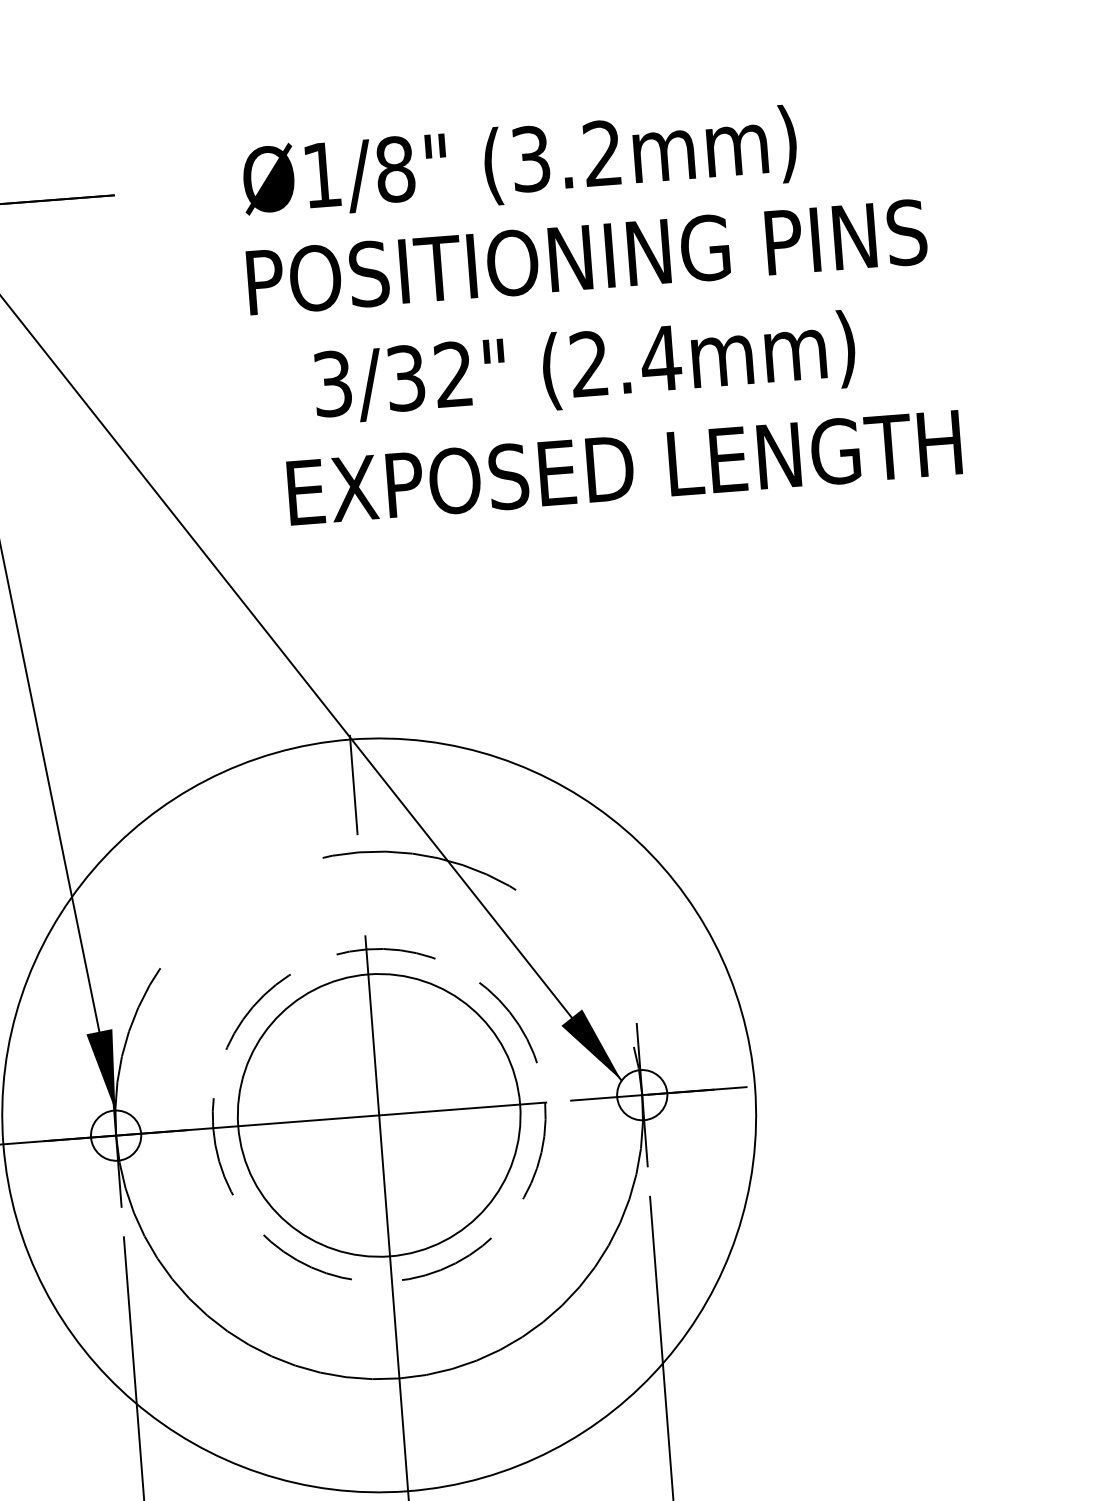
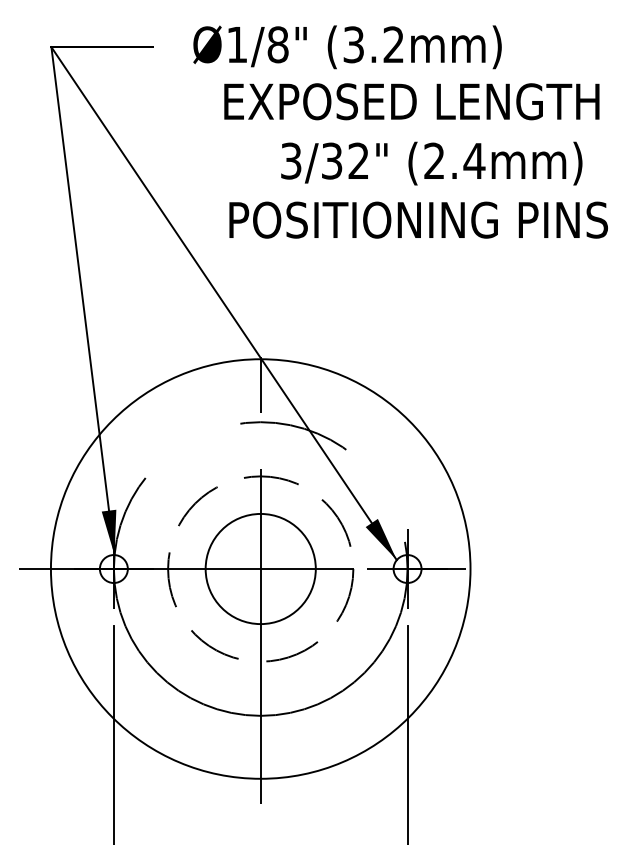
text: (520, 164) -> (347, 47), moved
text: (586, 256) -> (412, 101), POSITIONING PINS -> EXPOSED LENGTH
text: (584, 368) -> (431, 163), moved
text: (617, 467) -> (420, 219), EXPOSED LENGTH -> POSITIONING PINS
circle: (378, 1114) -> (260, 568), size x0.7

